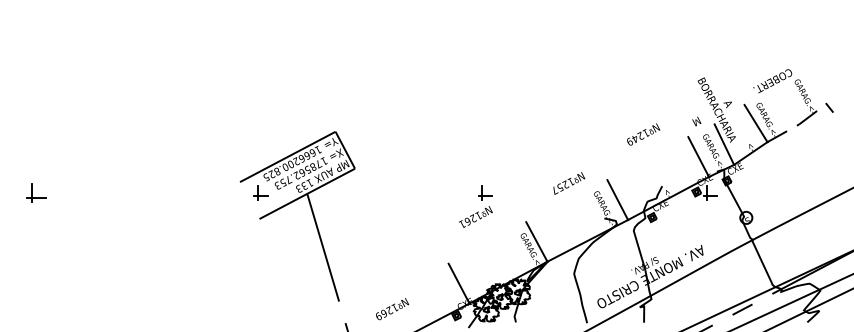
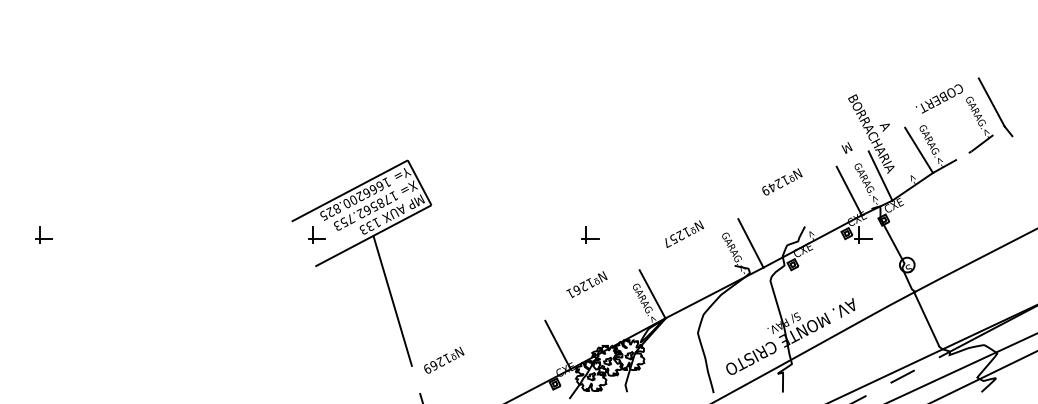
line: (815, 83) -> (991, 101), added
text: (643, 134) -> (782, 181), moved
text: (569, 183) -> (684, 234), moved
part: (36, 192) -> (44, 234), size x0.71
text: (475, 216) -> (586, 284), moved
text: (392, 309) -> (444, 360), moved

